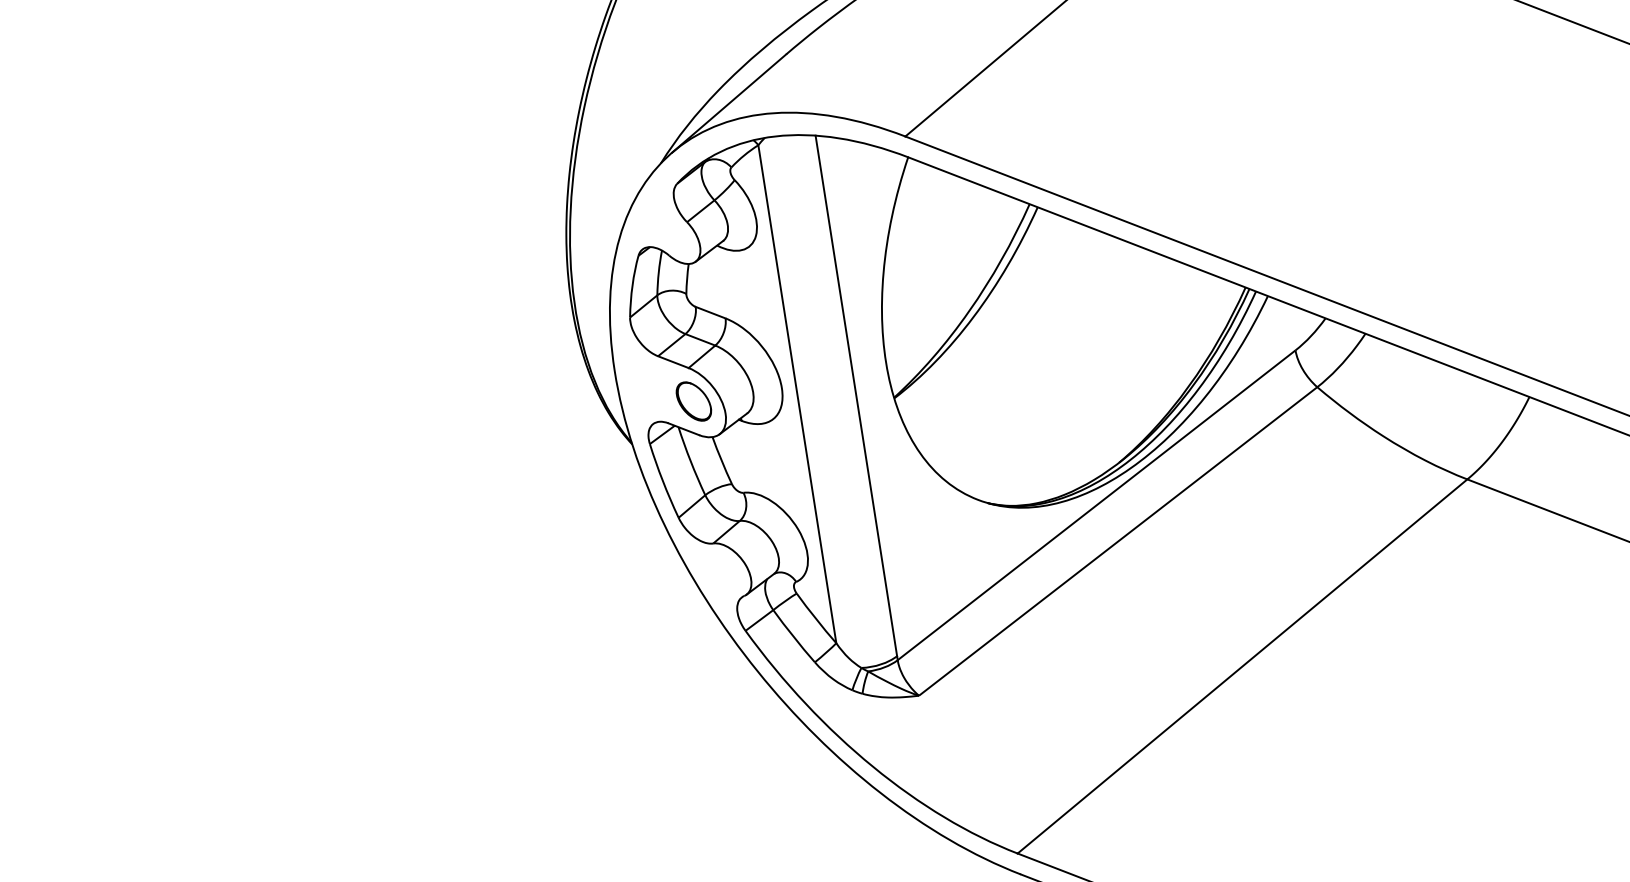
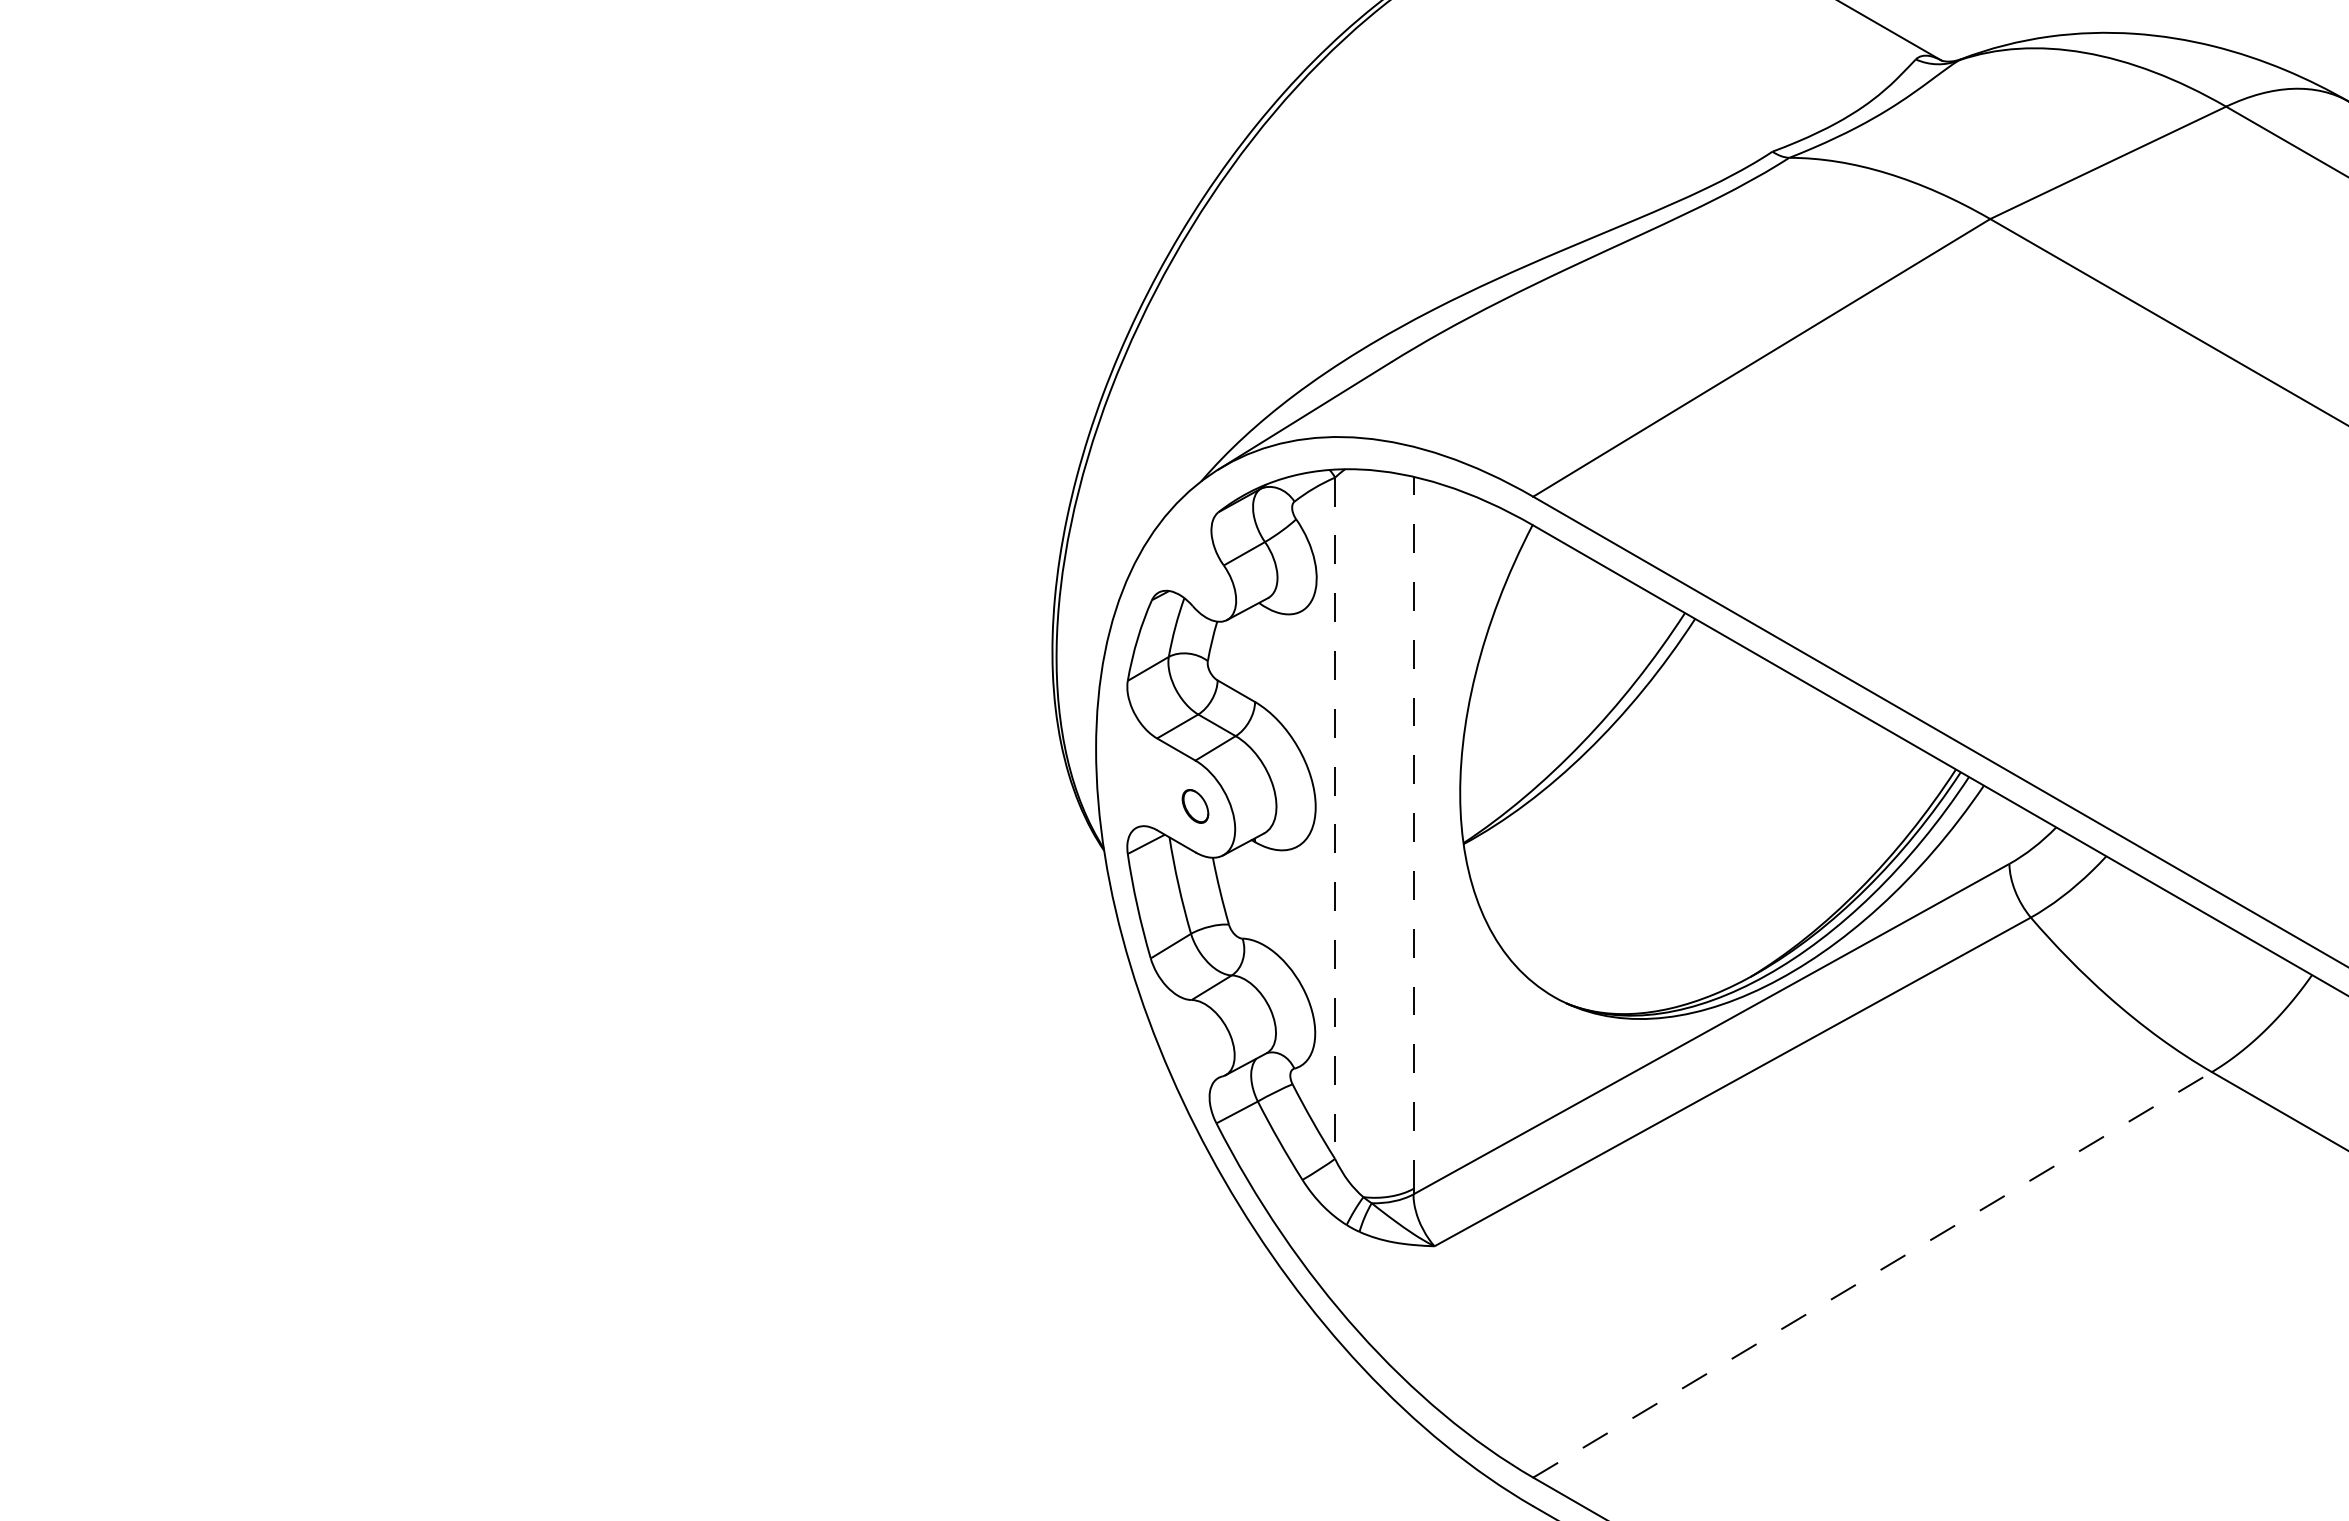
line: (797, 394) -> (1335, 818), solid -> dashed
line: (856, 395) -> (1413, 832), solid -> dashed
part: (693, 401) -> (1195, 806), size x0.6
line: (1243, 666) -> (1873, 1274), solid -> dashed

